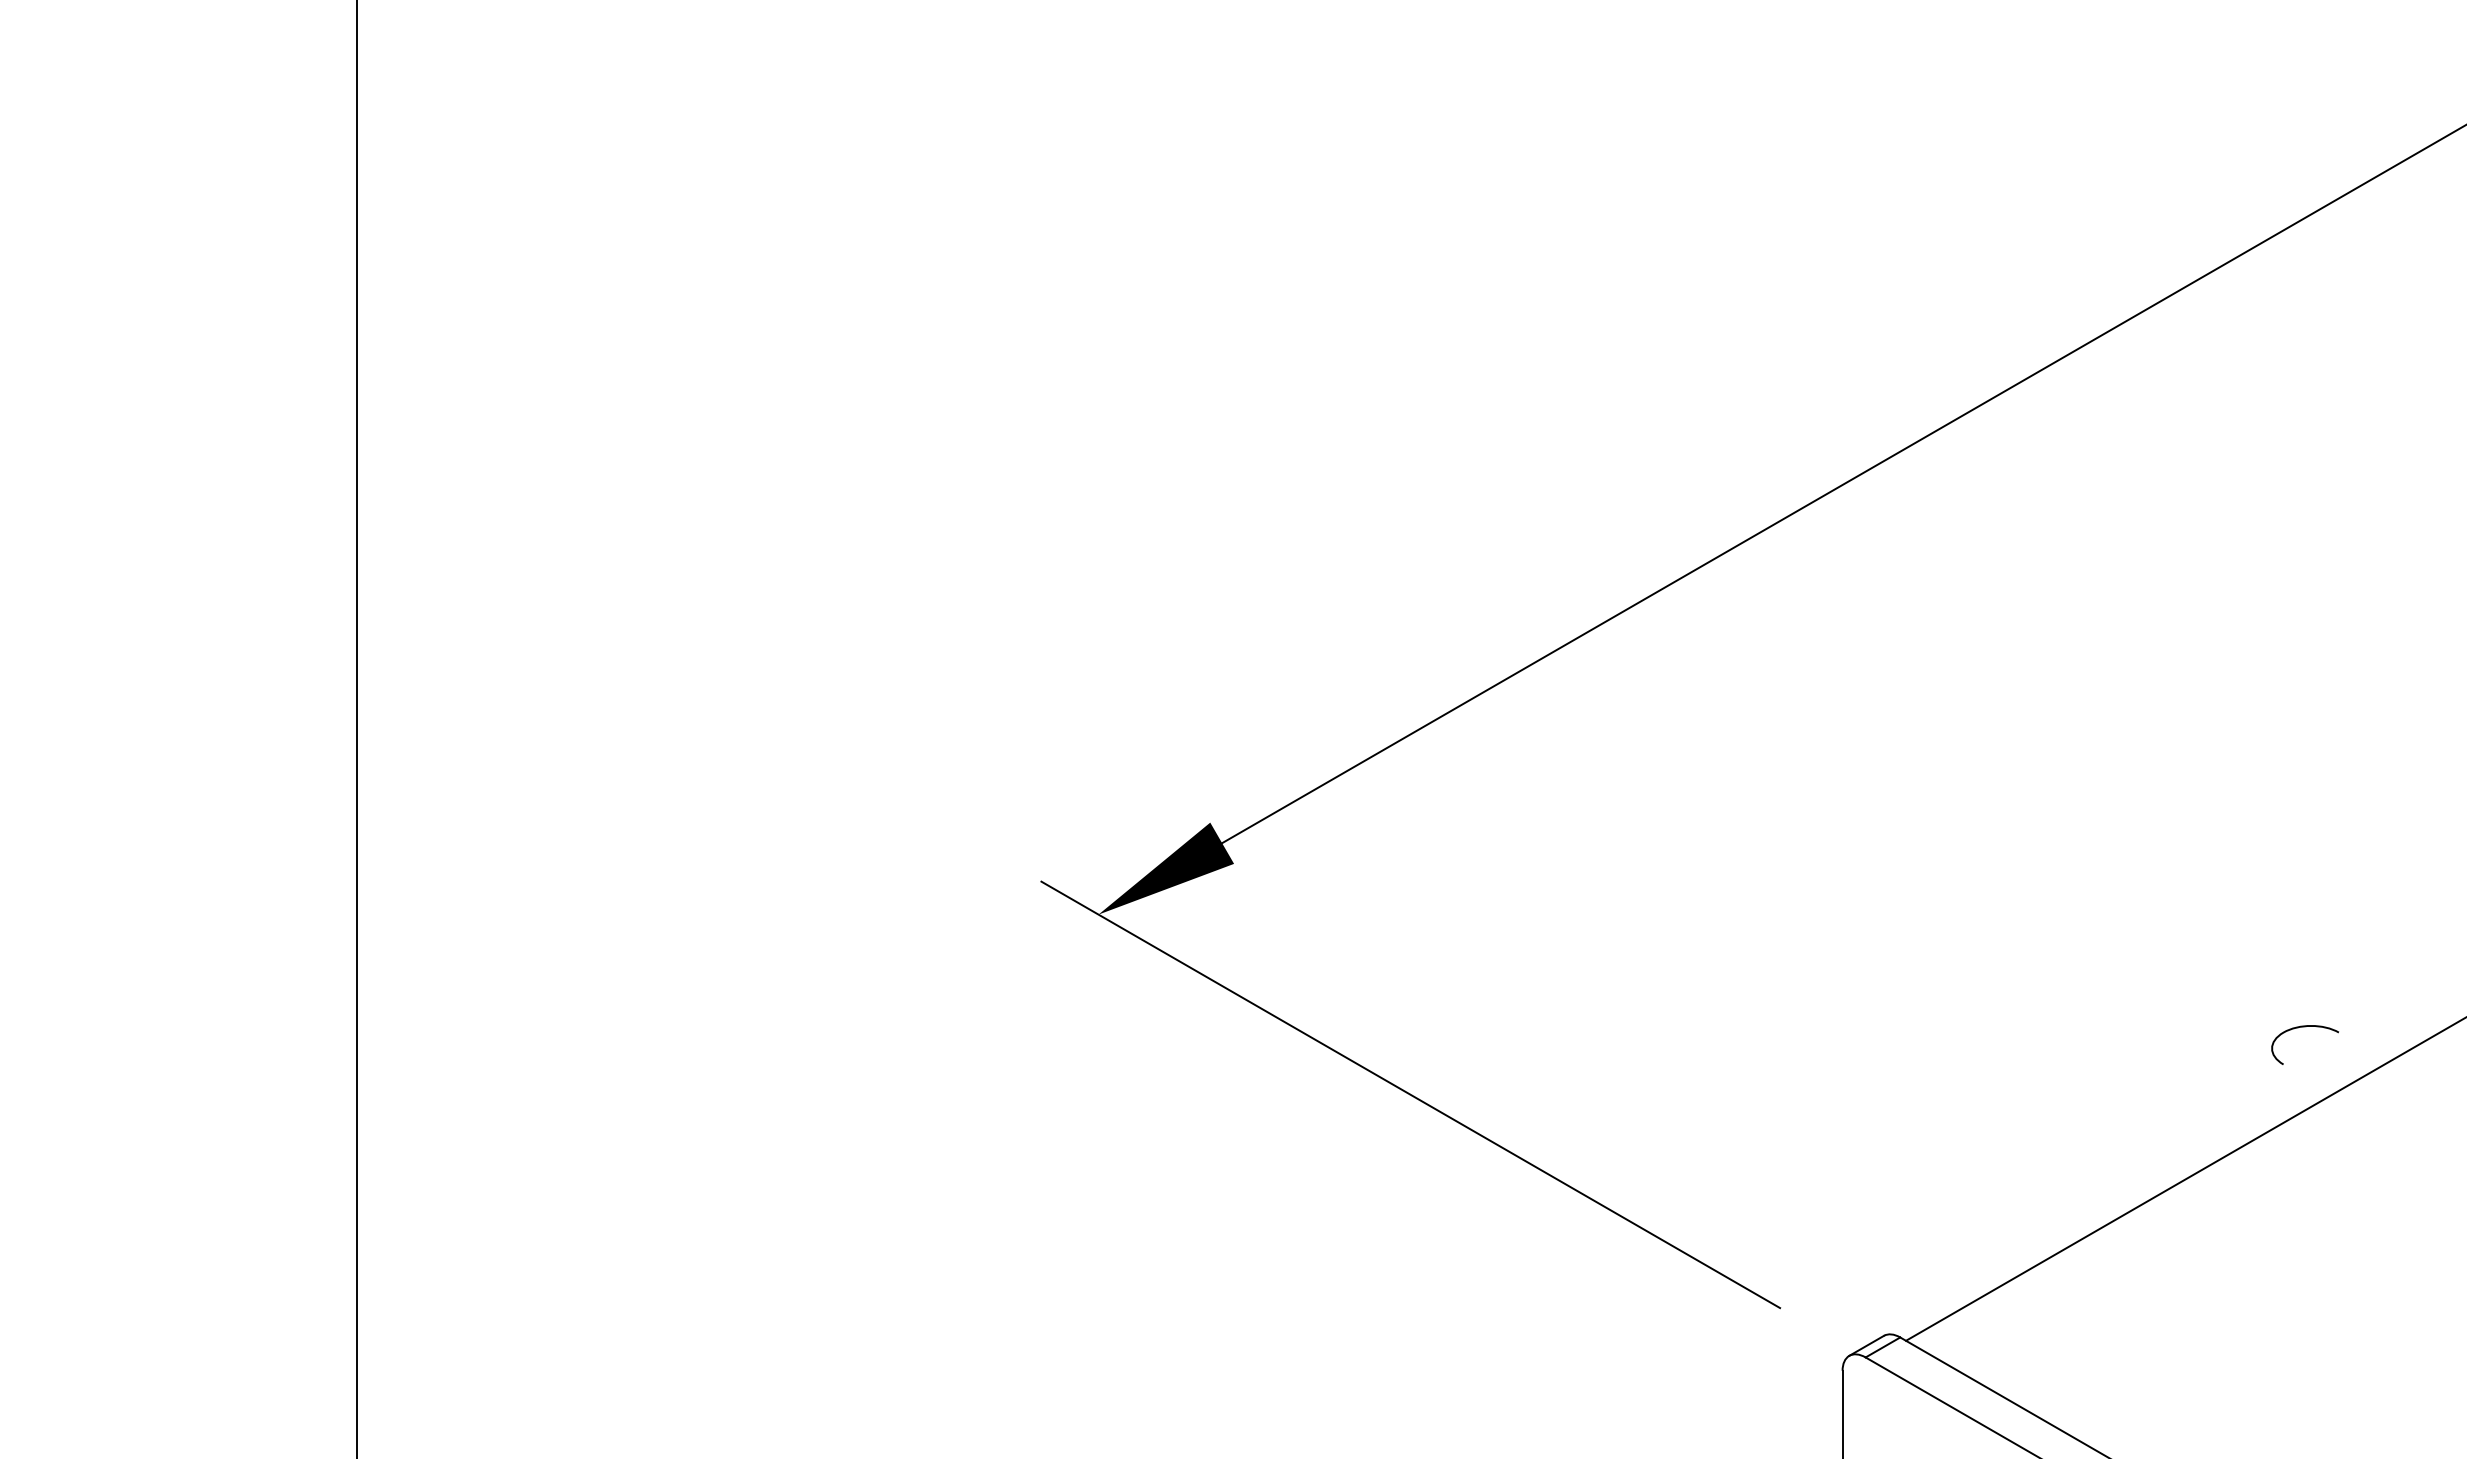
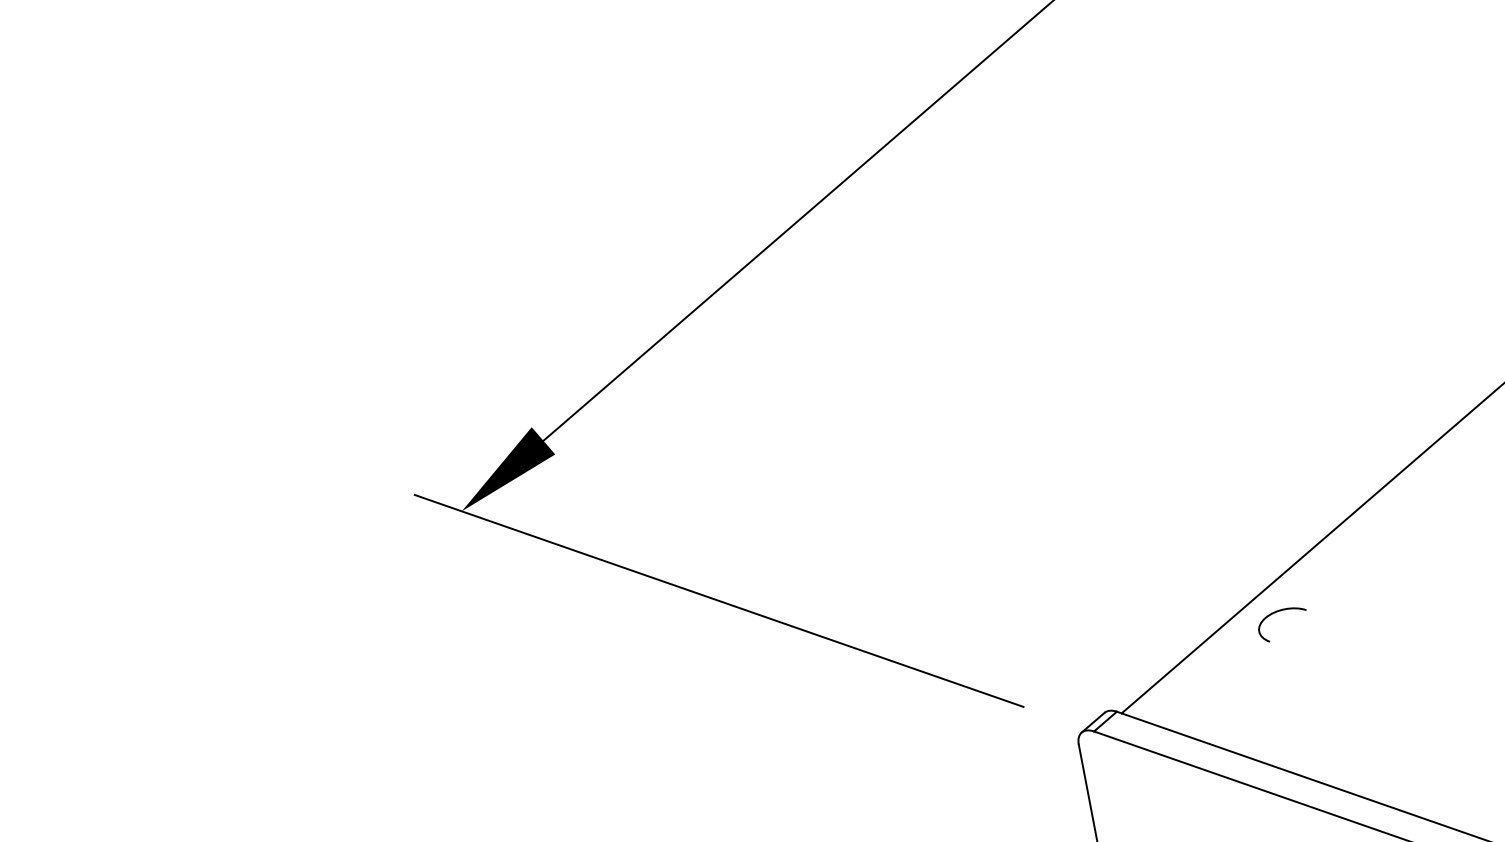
curve: (2305, 1027) -> (1281, 611), moved

